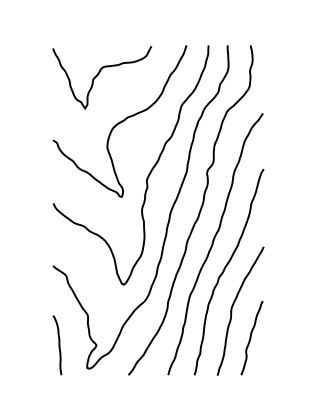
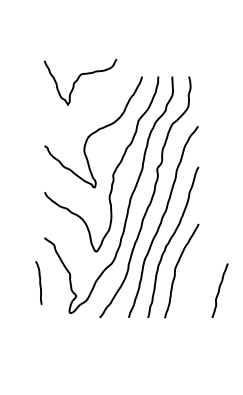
curve: (99, 75) -> (78, 80), moved
curve: (251, 337) -> (219, 290), moved
curve: (58, 344) -> (39, 282), moved

